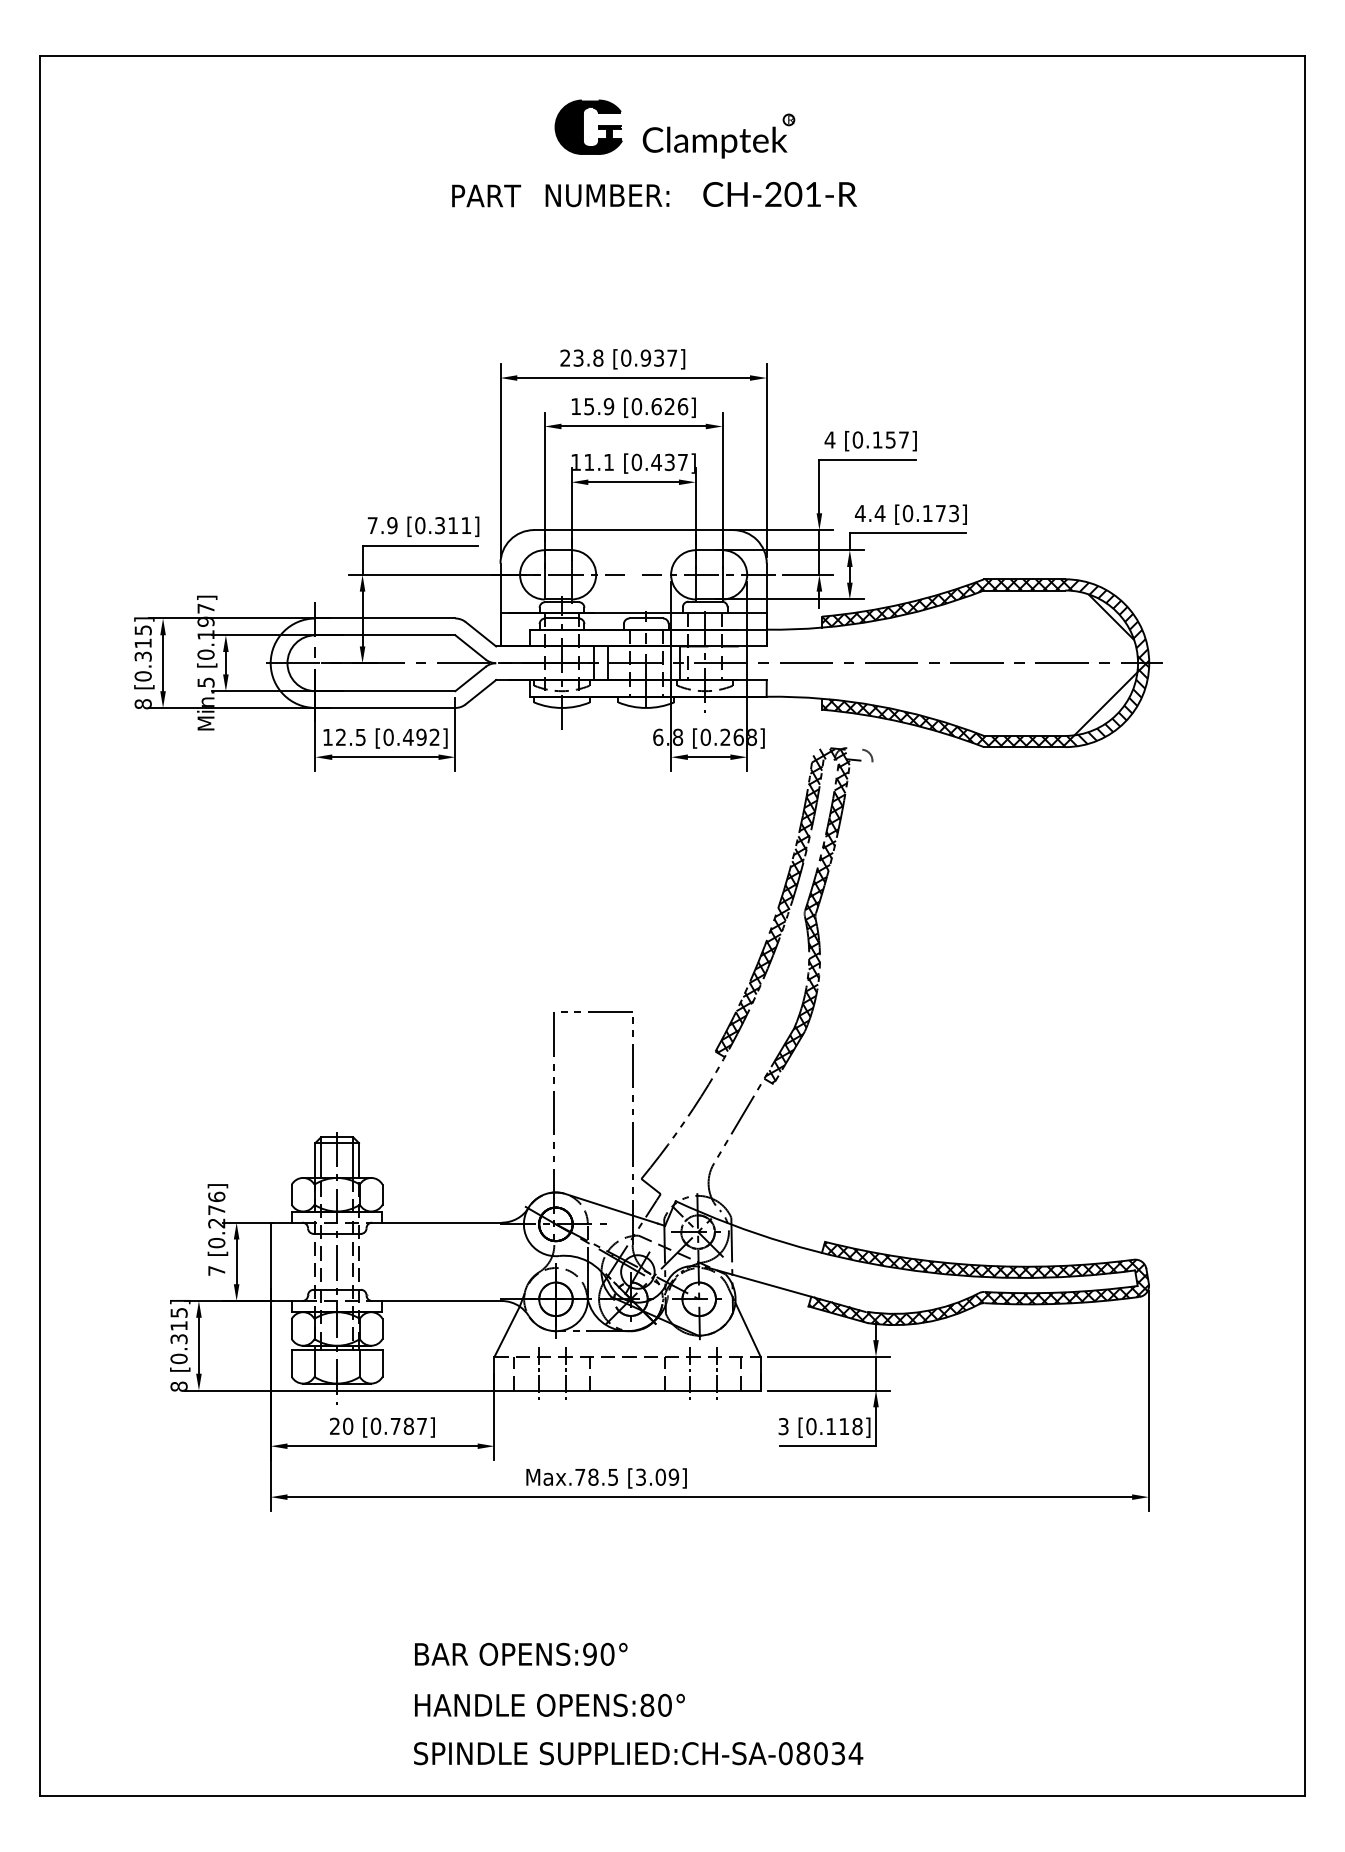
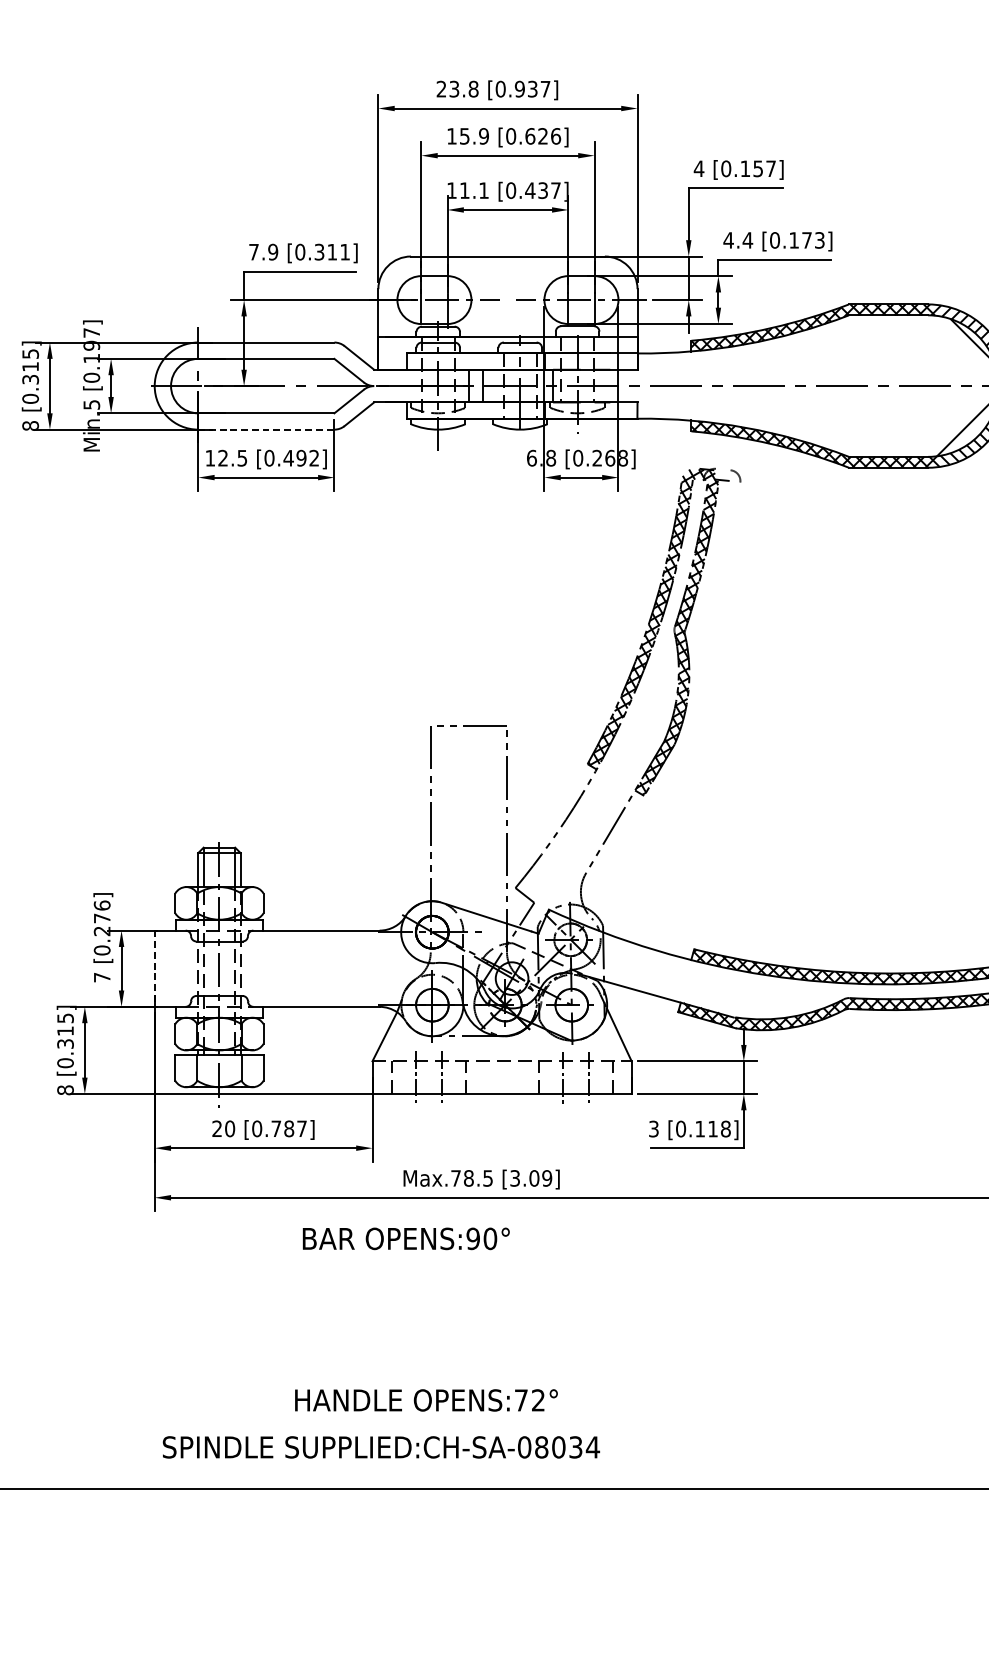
line: (385, 707) -> (266, 429), solid -> dashed
line: (270, 1262) -> (154, 969), solid -> dashed
text: (521, 1653) -> (406, 1238), moved
text: (655, 1704) -> (529, 1399), OPENS:80° -> OPENS:72°
text: (638, 1753) -> (381, 1447), moved

